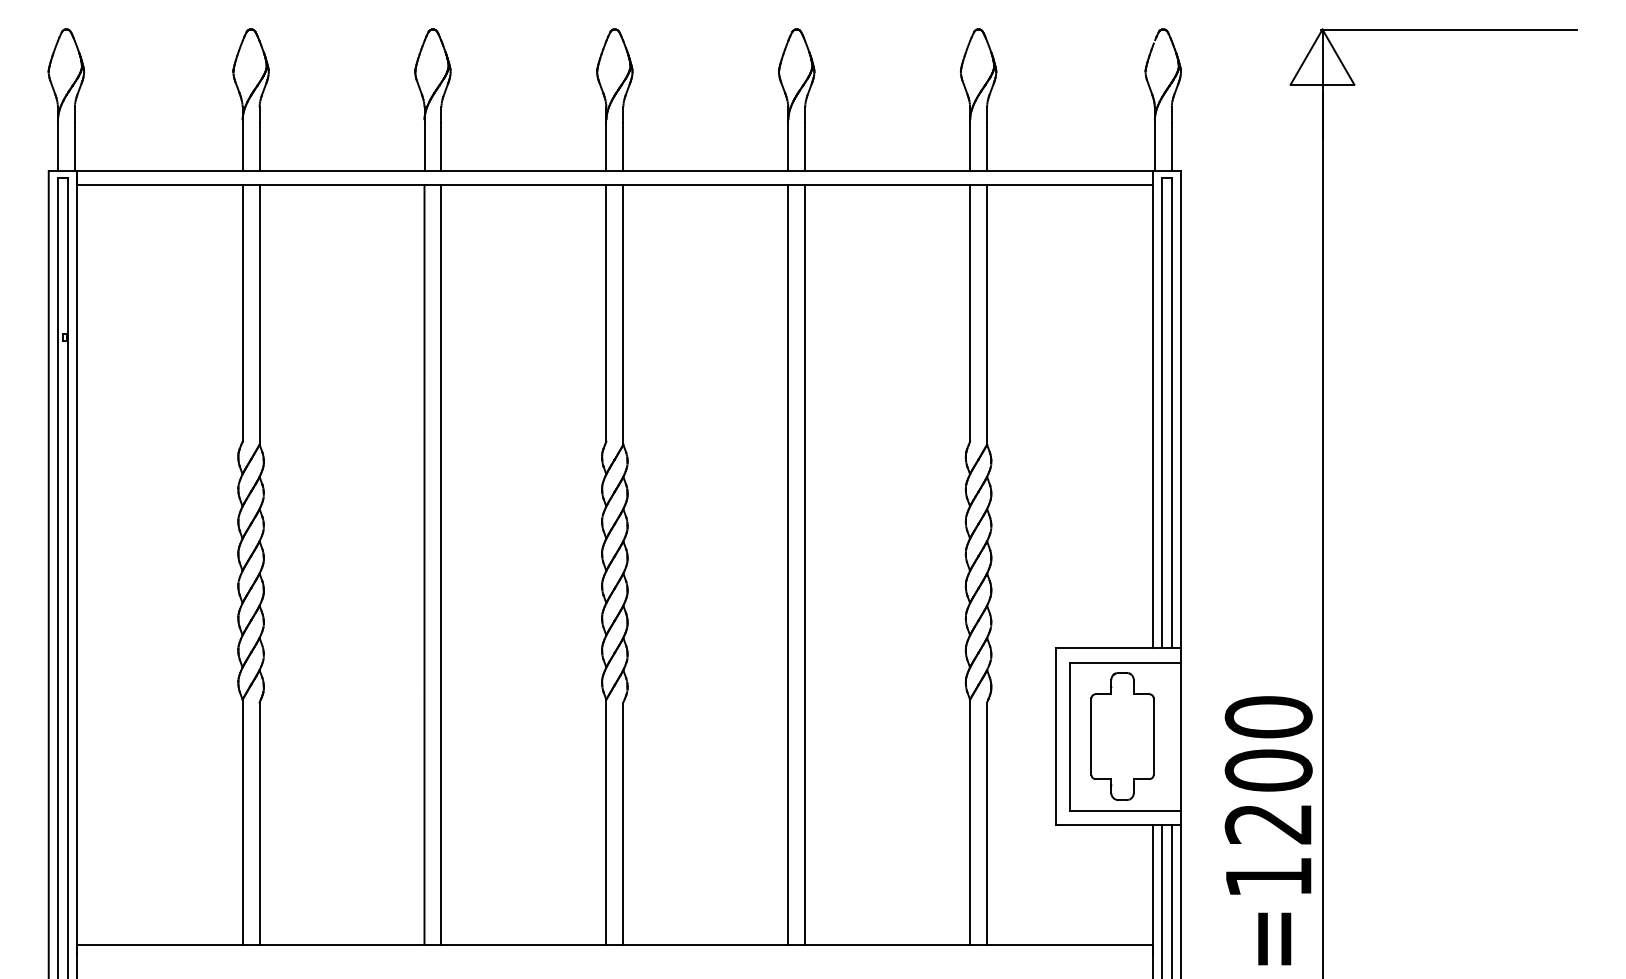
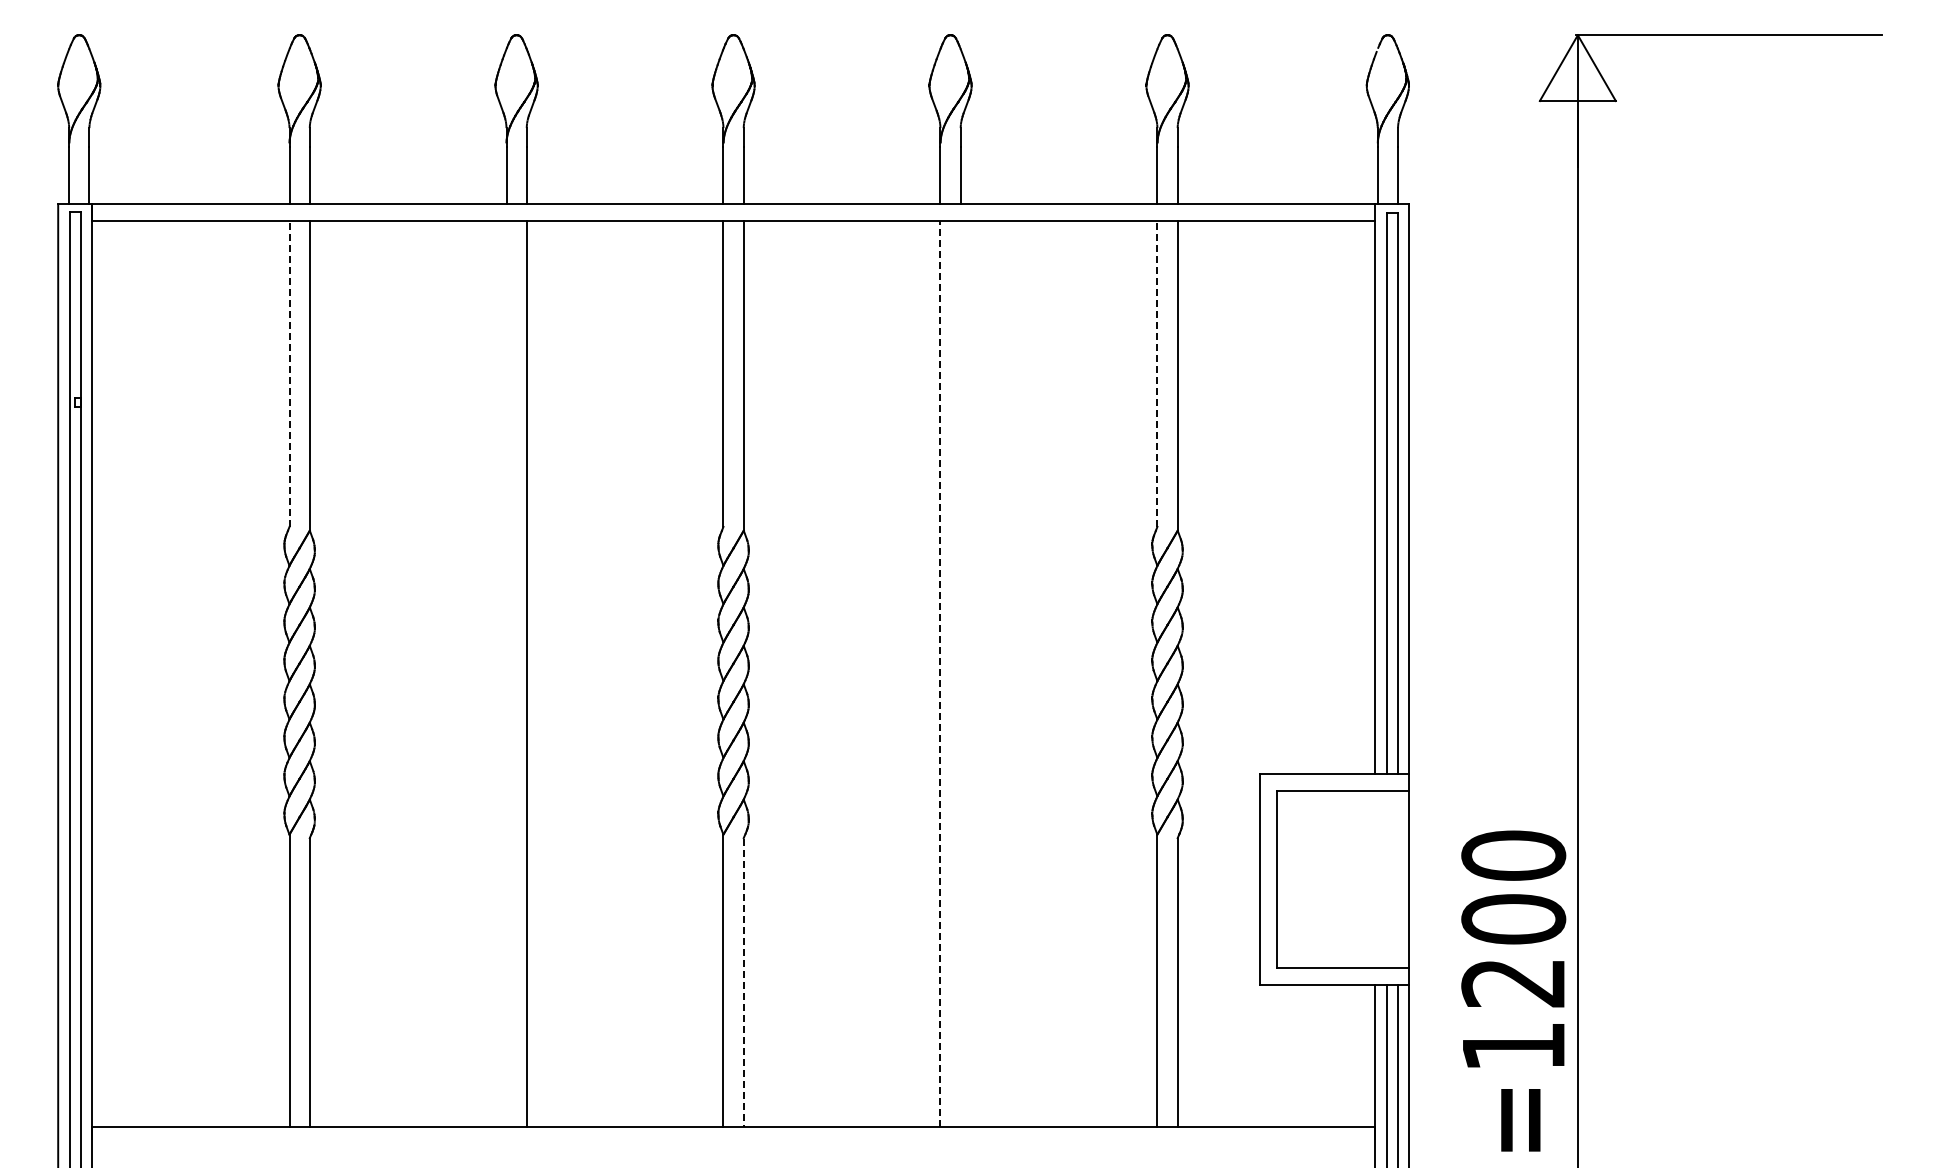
line: (242, 313) -> (289, 373), solid -> dashed
line: (970, 313) -> (1157, 373), solid -> dashed
line: (424, 564) -> (506, 673), removed
line: (788, 564) -> (940, 673), solid -> dashed
line: (805, 564) -> (960, 673), removed
part: (1122, 736) -> (1339, 878), removed
line: (623, 824) -> (743, 983), solid -> dashed

